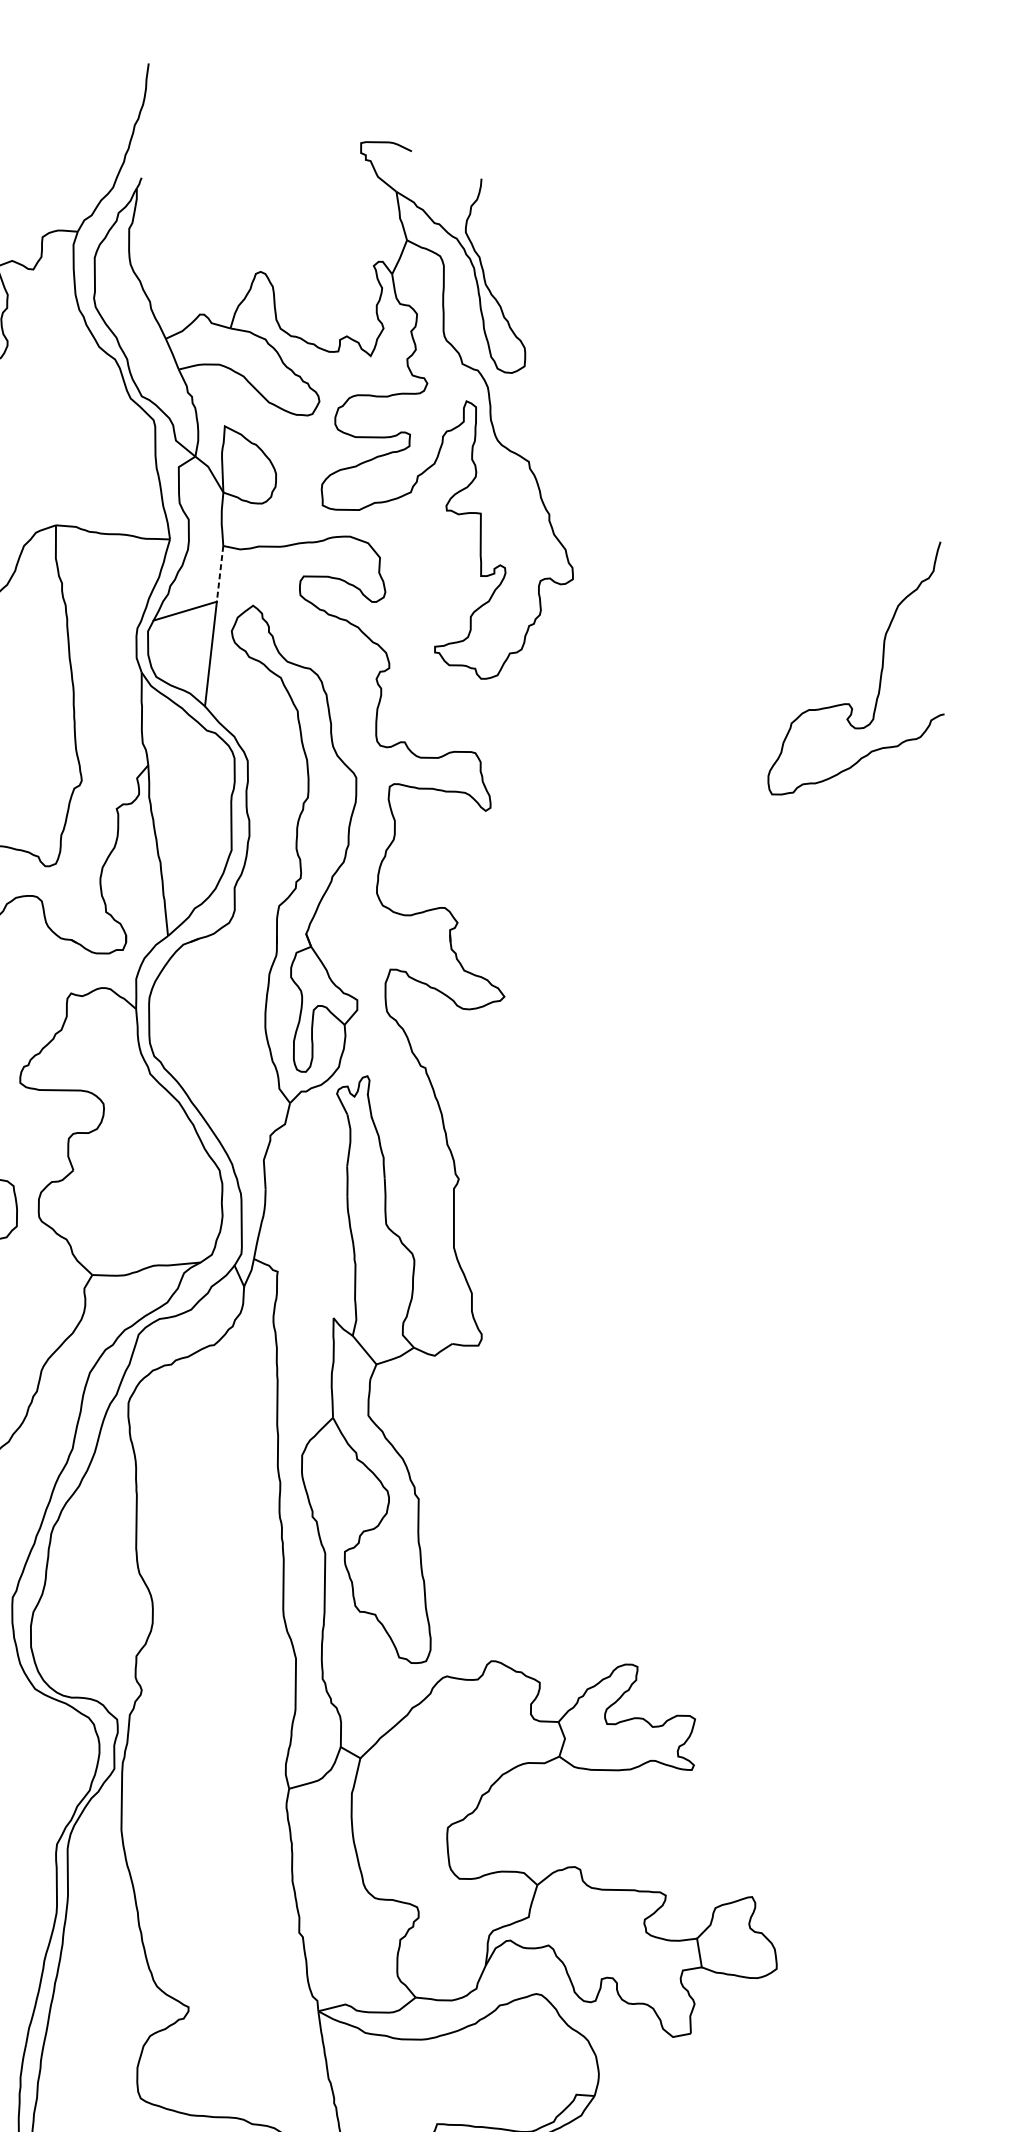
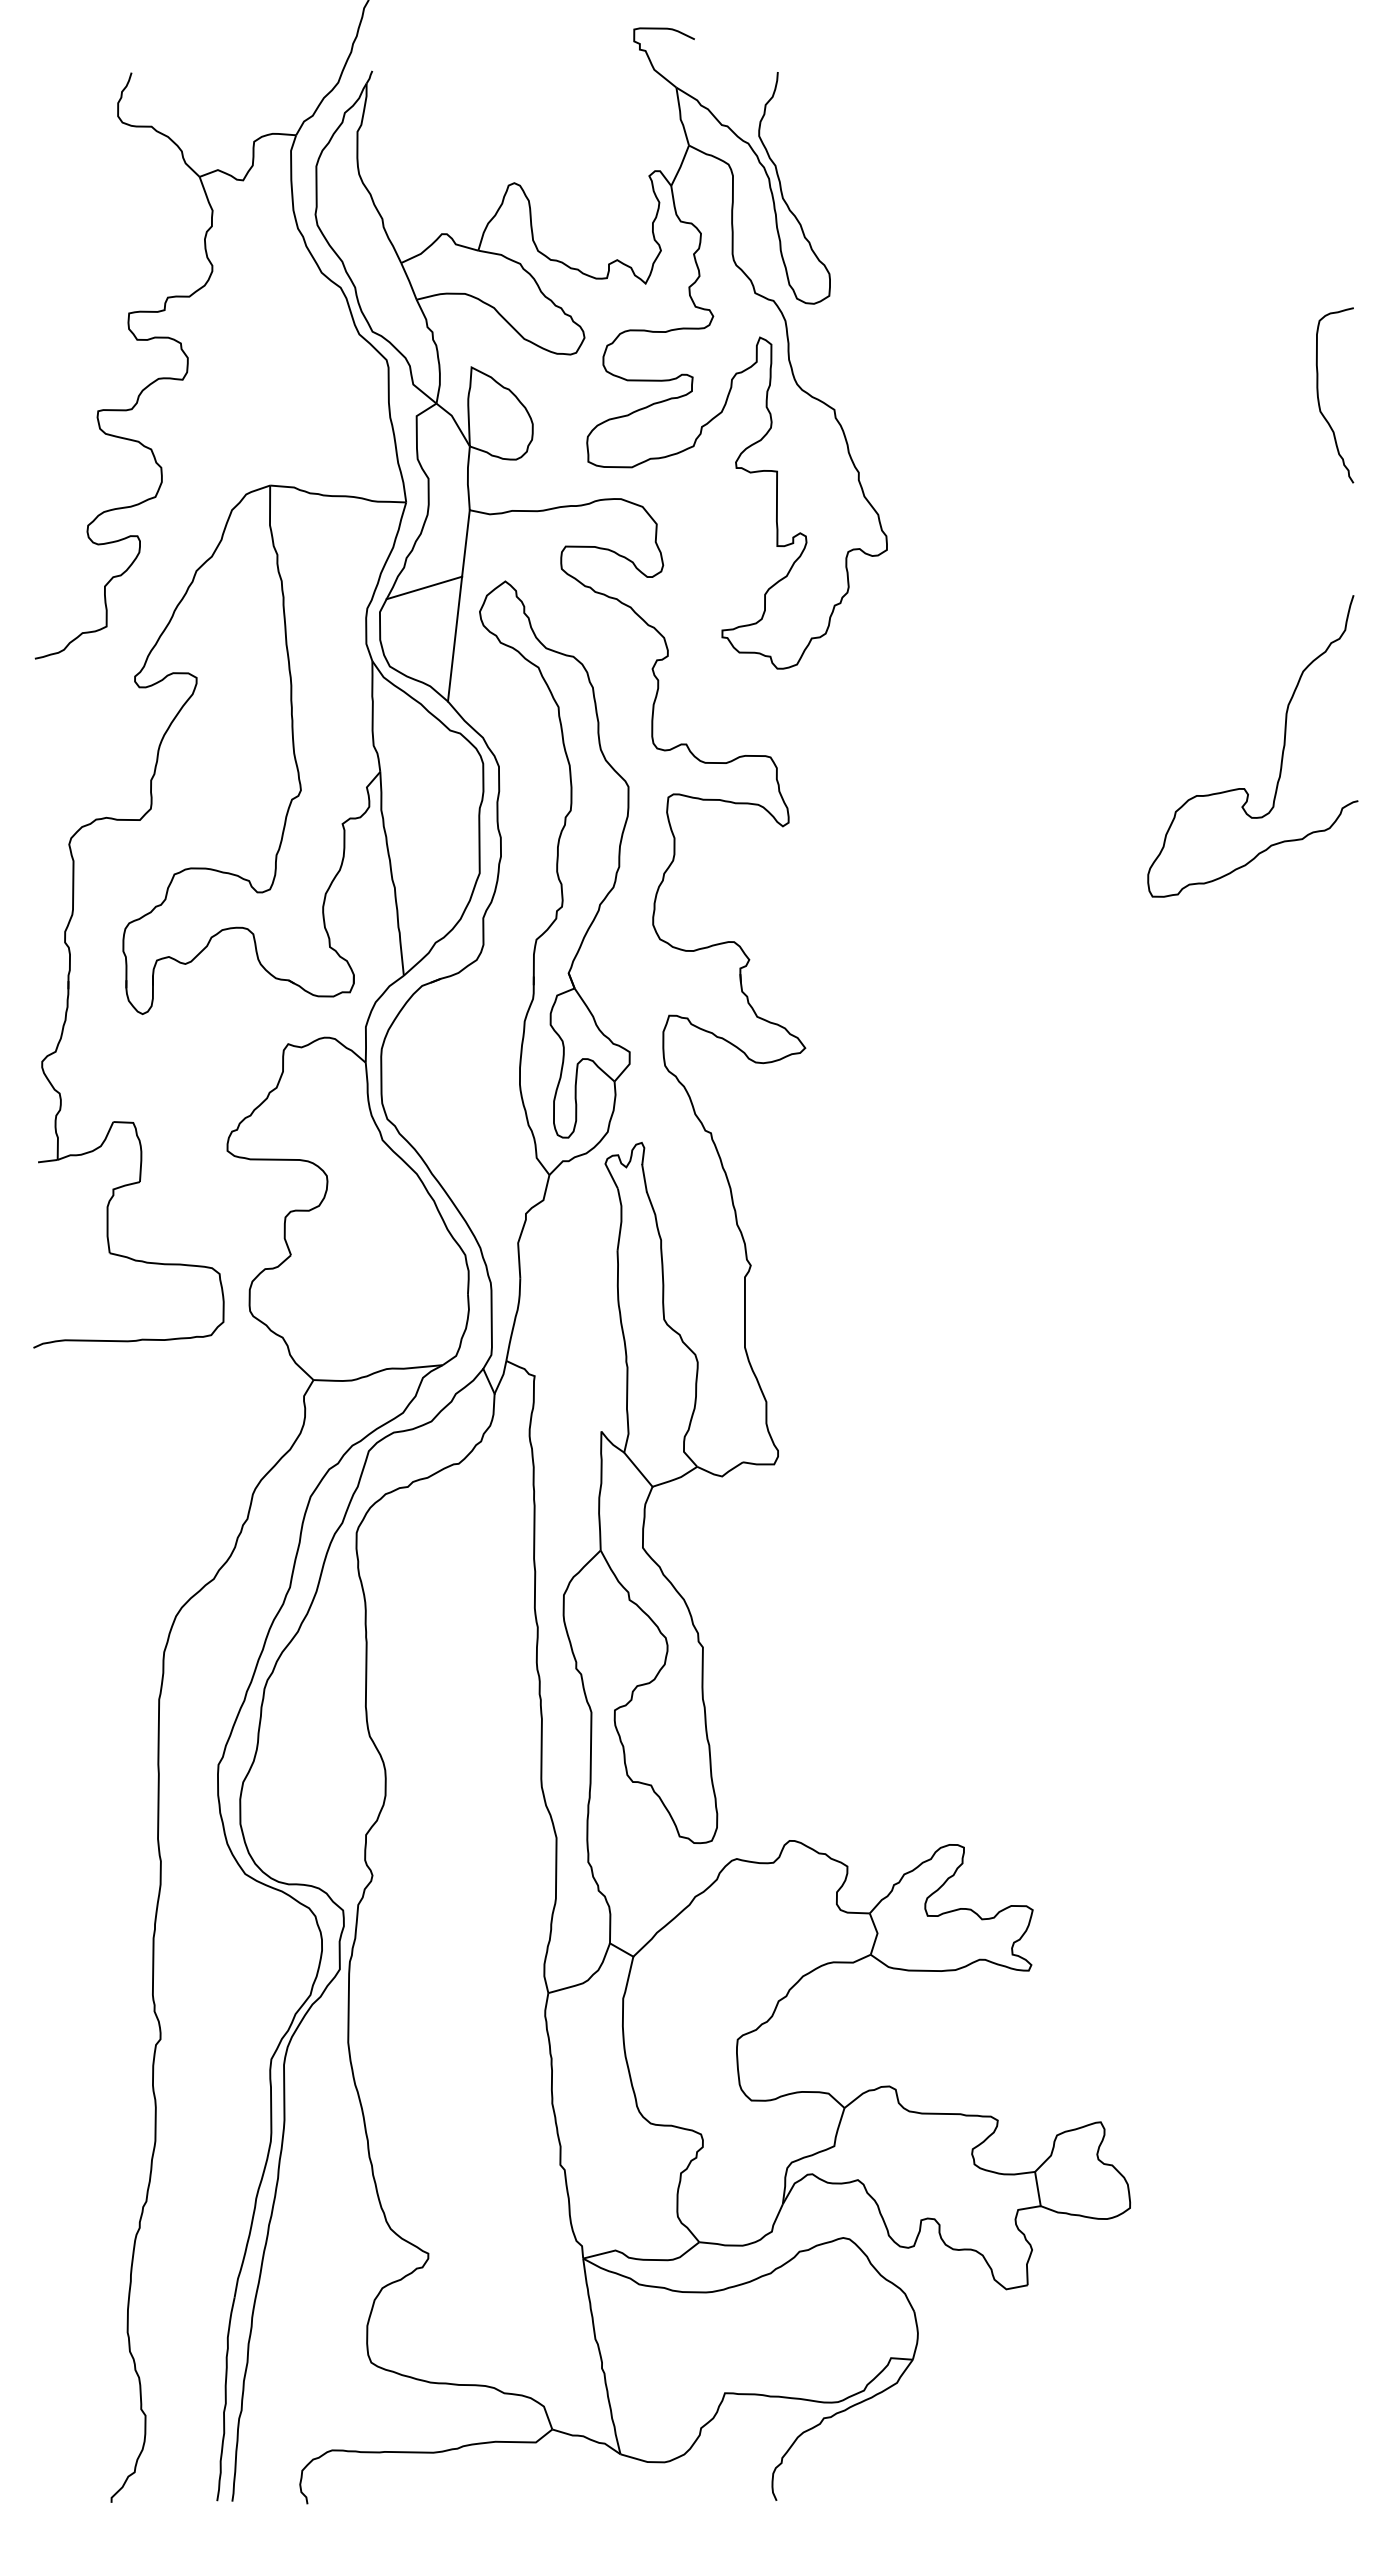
curve: (935, 452) -> (1319, 398), added
line: (219, 573) -> (465, 543), dashed -> solid
curve: (880, 670) -> (1282, 748), moved

